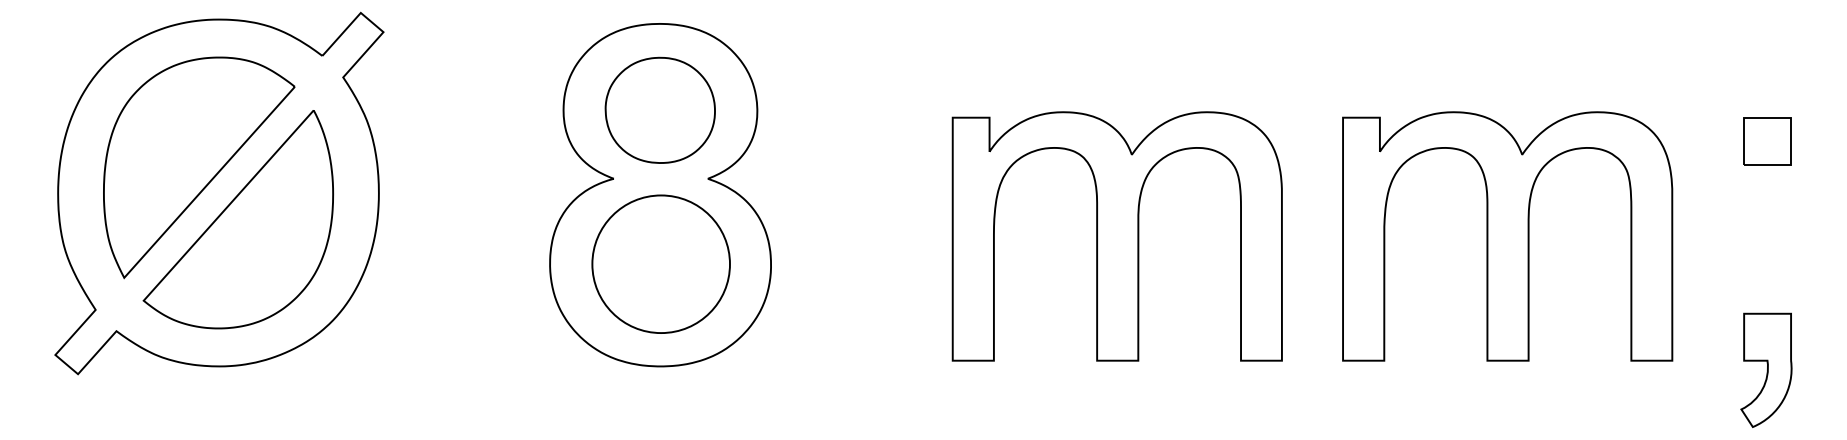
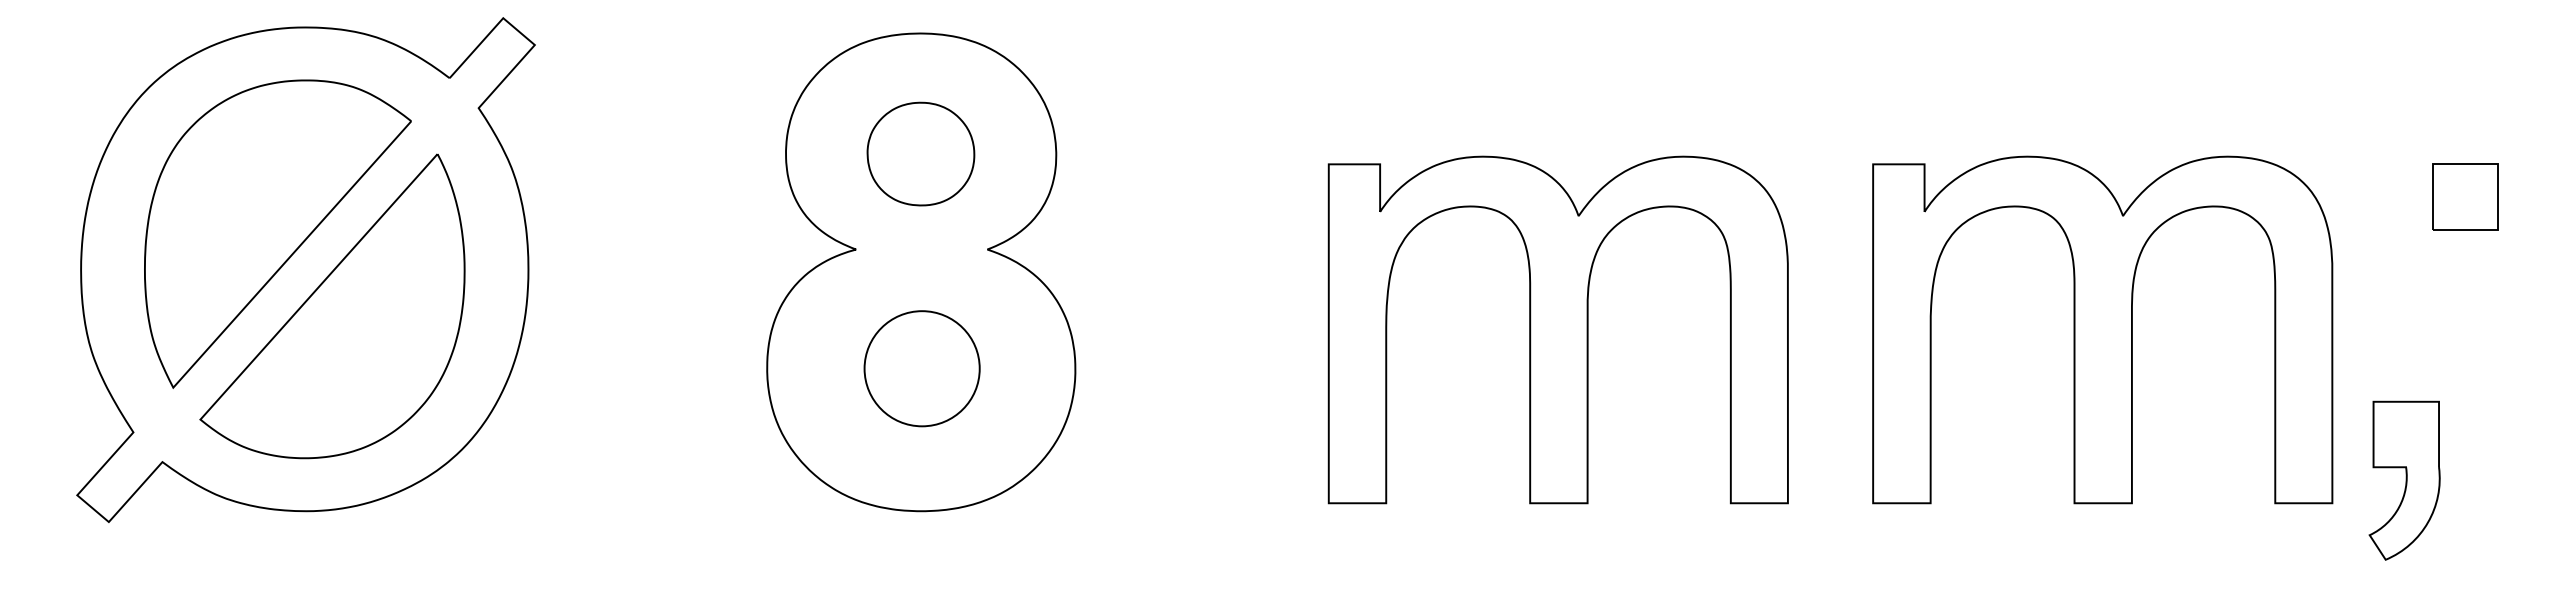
part: (660, 109) -> (920, 153), size x0.7
circle: (661, 264) -> (922, 368), size x0.6
part: (1766, 370) -> (2404, 480), moved

